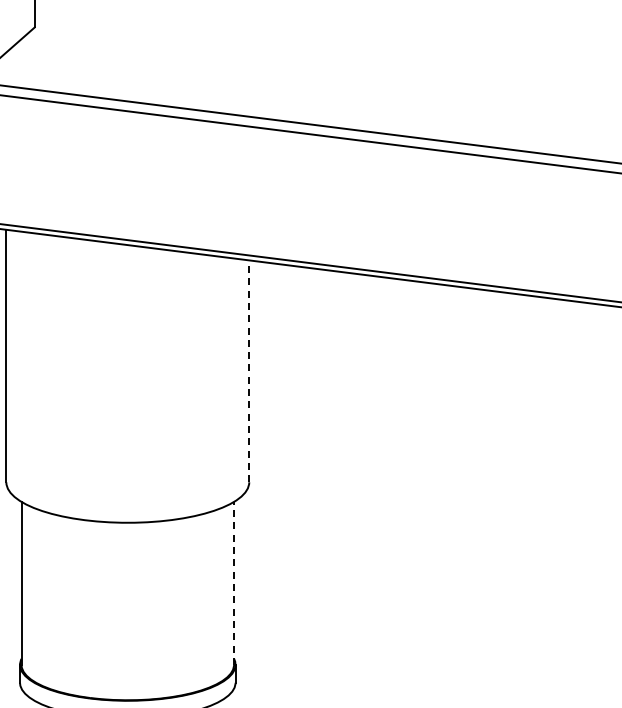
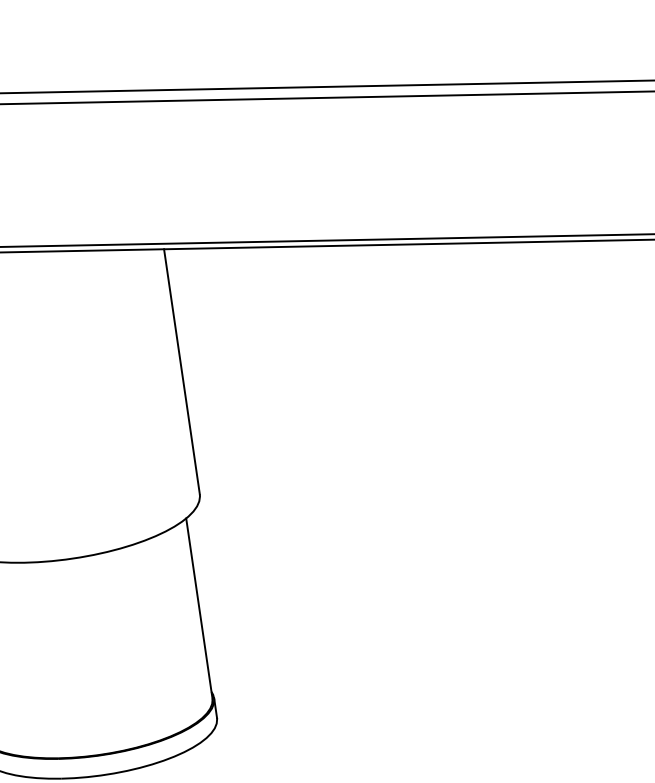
line: (249, 371) -> (182, 371), dashed -> solid
line: (234, 582) -> (199, 607), dashed -> solid

